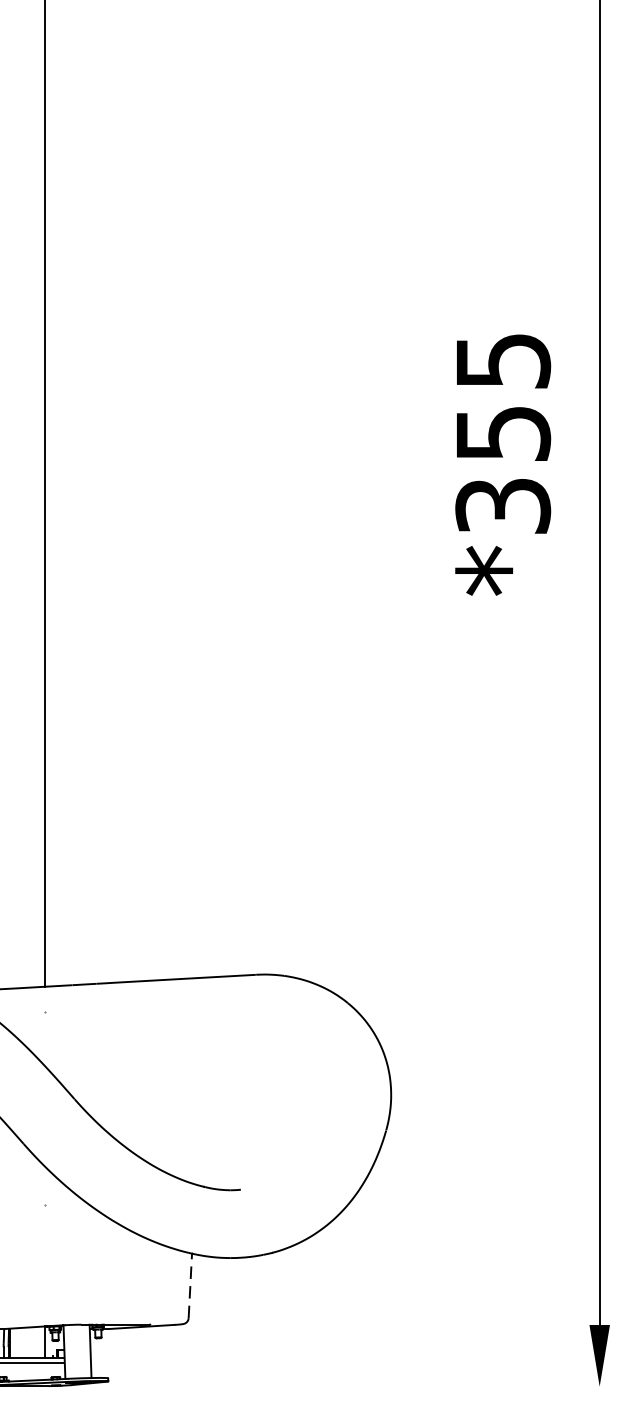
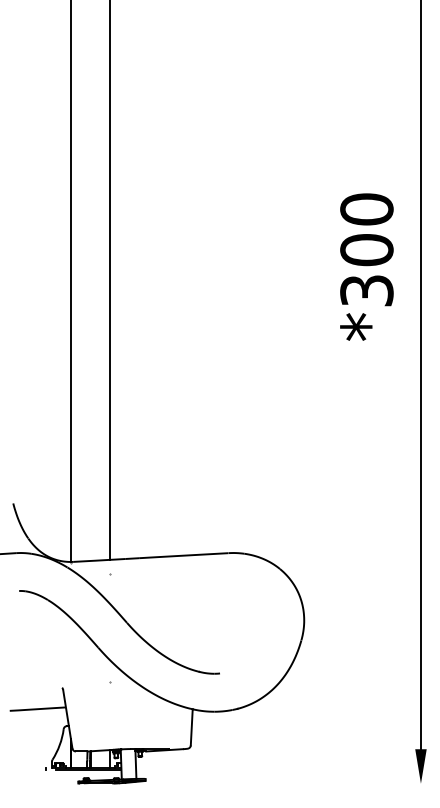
text: (502, 396) -> (366, 229), *355 -> *300
line: (189, 1284) -> (191, 726), dashed -> solid

